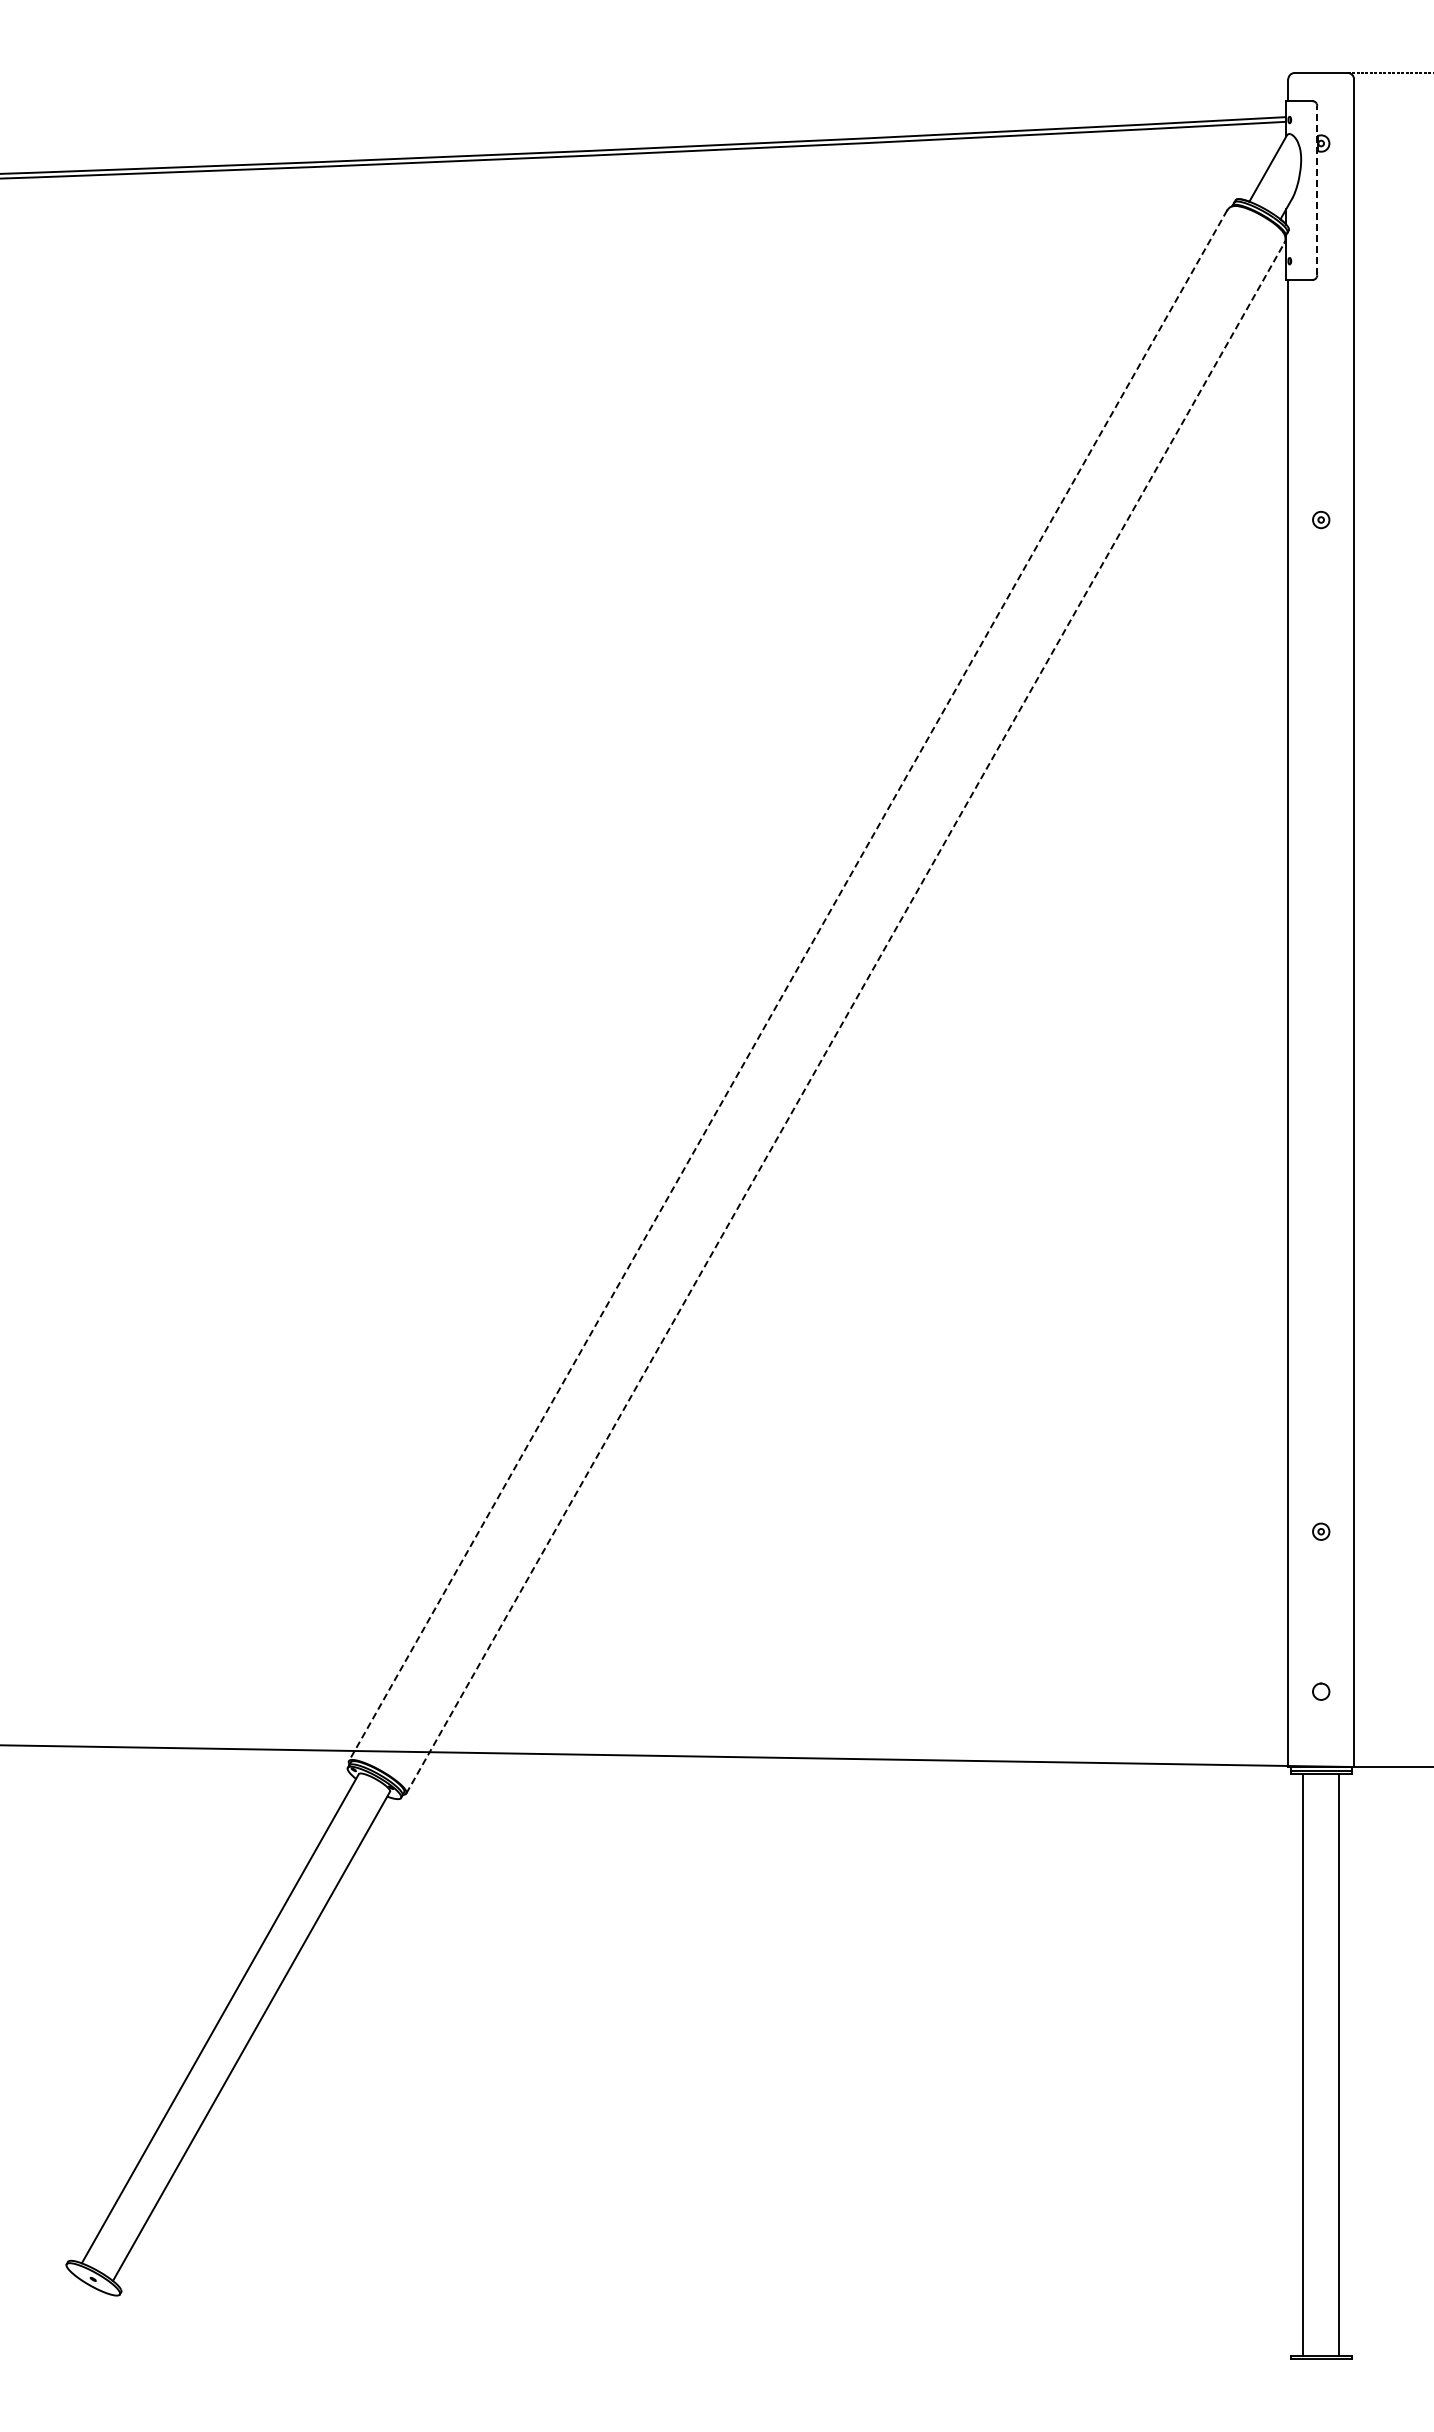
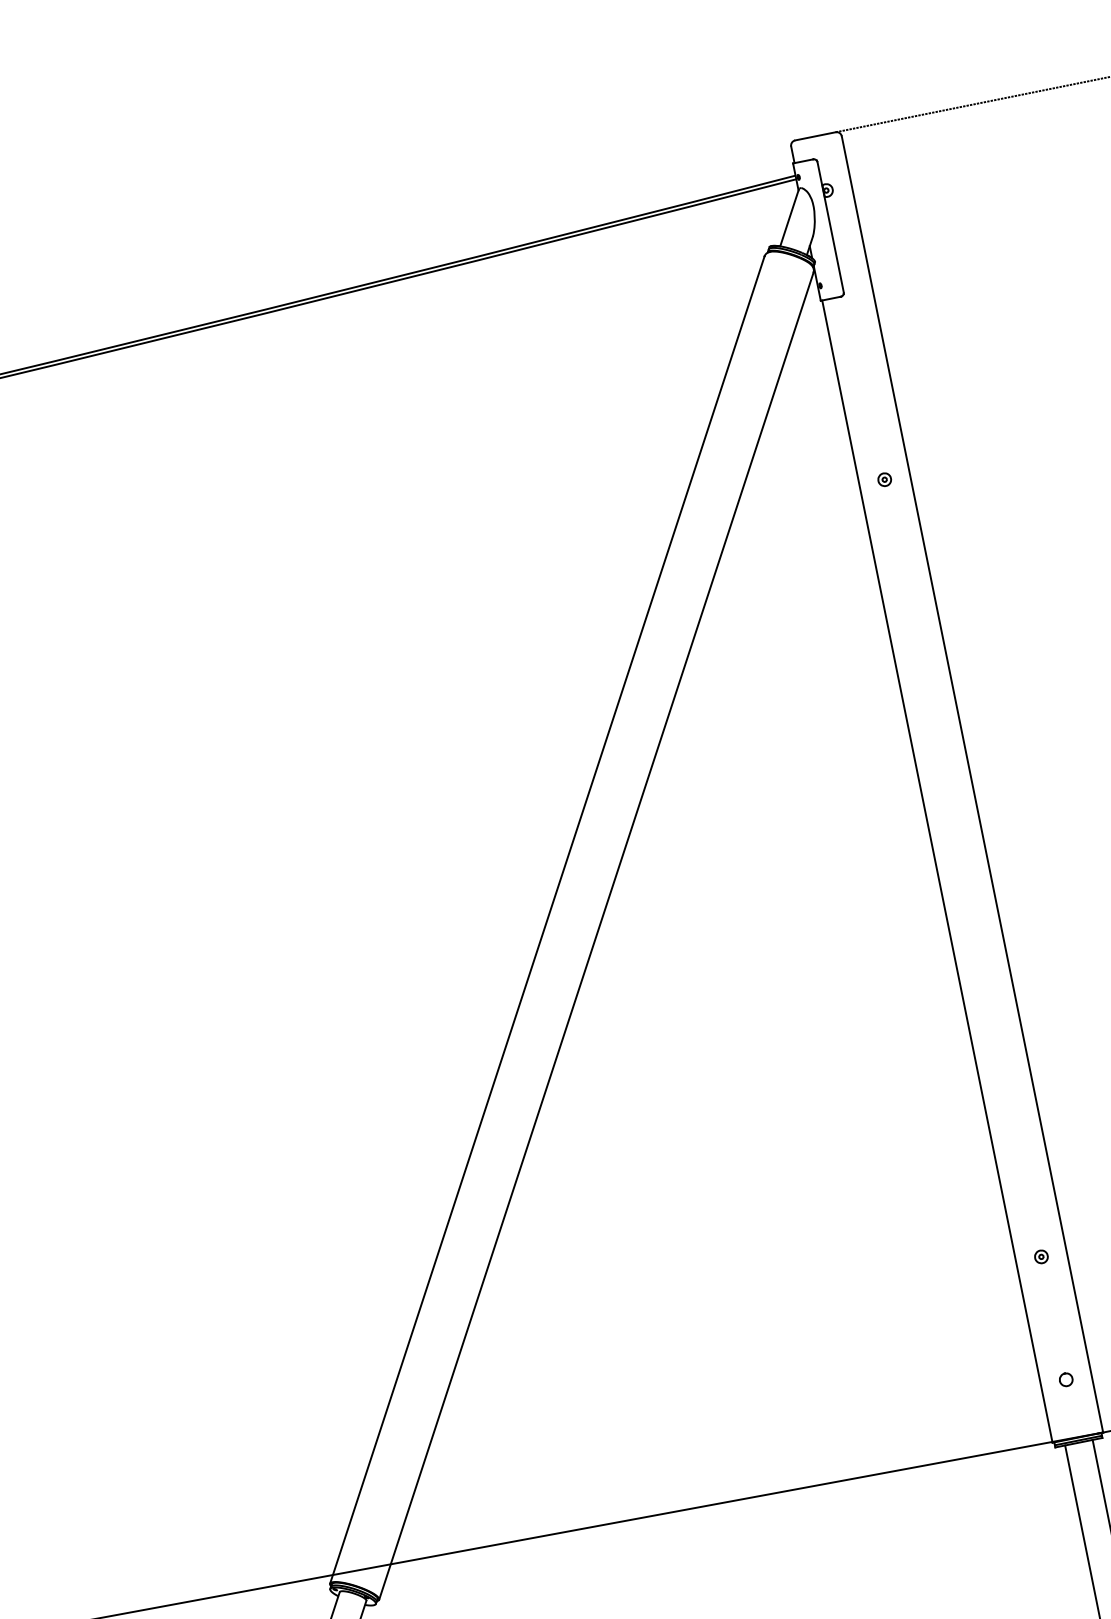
line: (1317, 190) -> (830, 227), dashed -> solid
line: (787, 986) -> (547, 920), dashed -> solid
line: (845, 1017) -> (596, 935), dashed -> solid

